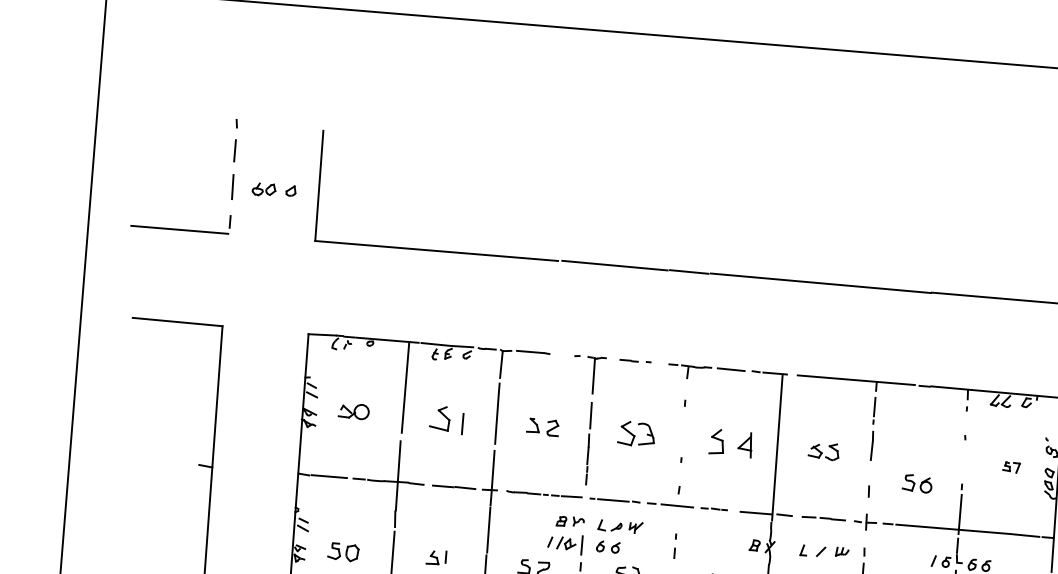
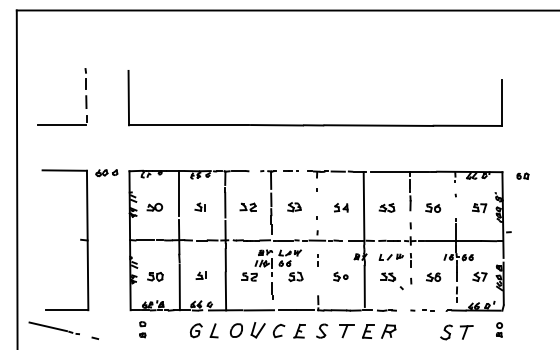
part: (273, 191) -> (106, 173), moved
part: (444, 417) -> (199, 206), size x0.62
part: (636, 435) -> (294, 207), size x0.71
part: (731, 442) -> (341, 207), size x0.62
part: (1011, 467) -> (479, 208), size x1.67
part: (918, 482) -> (433, 207), moved

